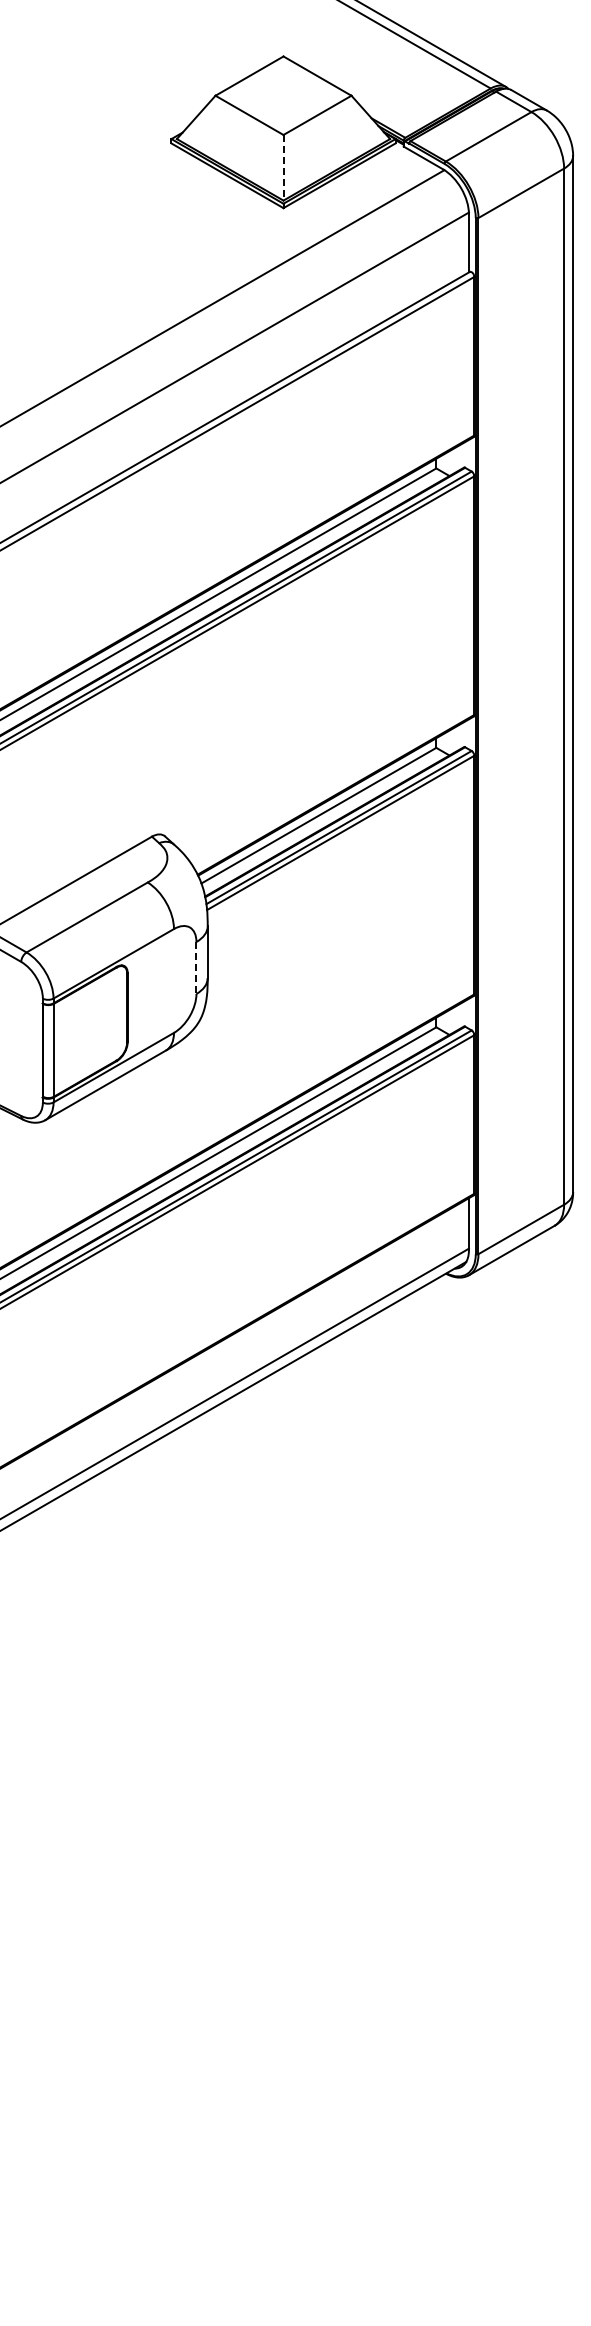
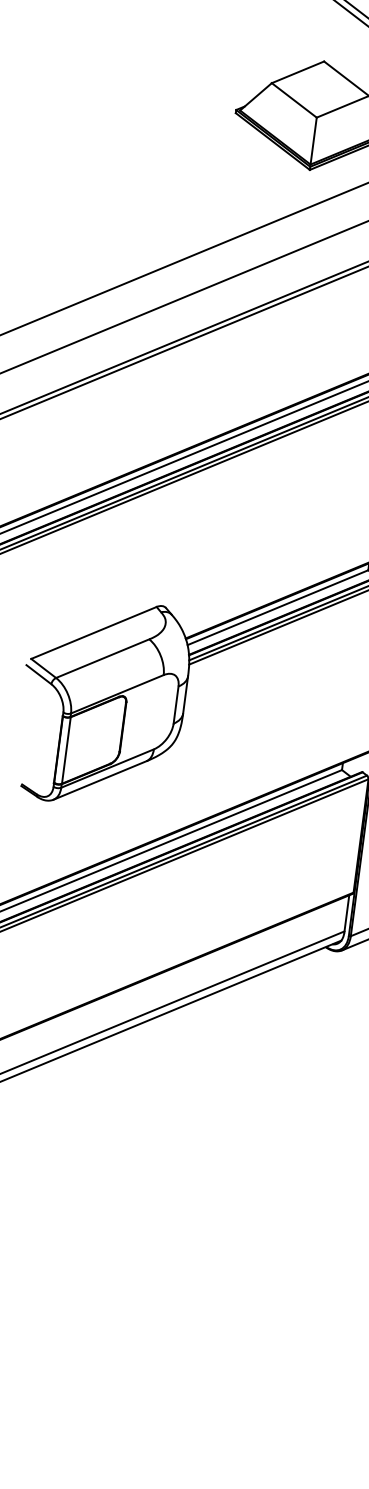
line: (283, 167) -> (313, 140), dashed -> solid
line: (196, 968) -> (176, 705), dashed -> solid

